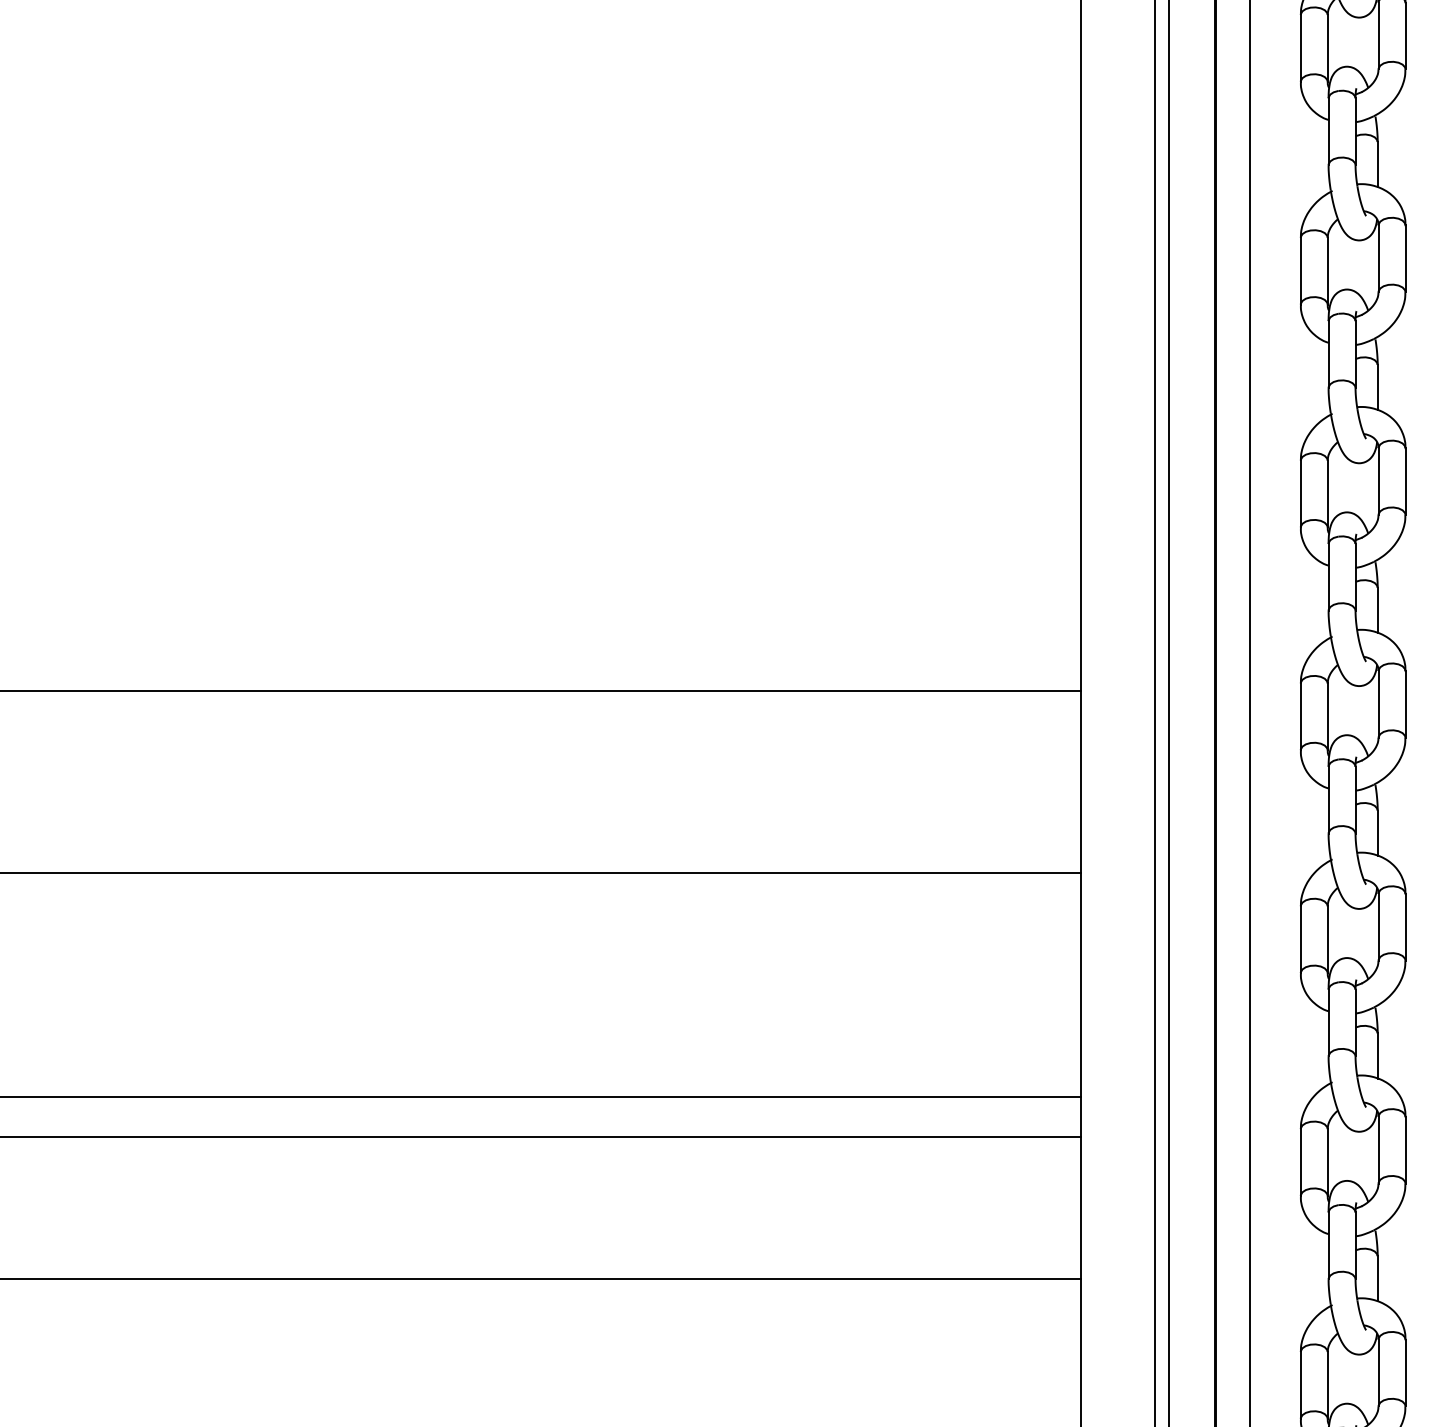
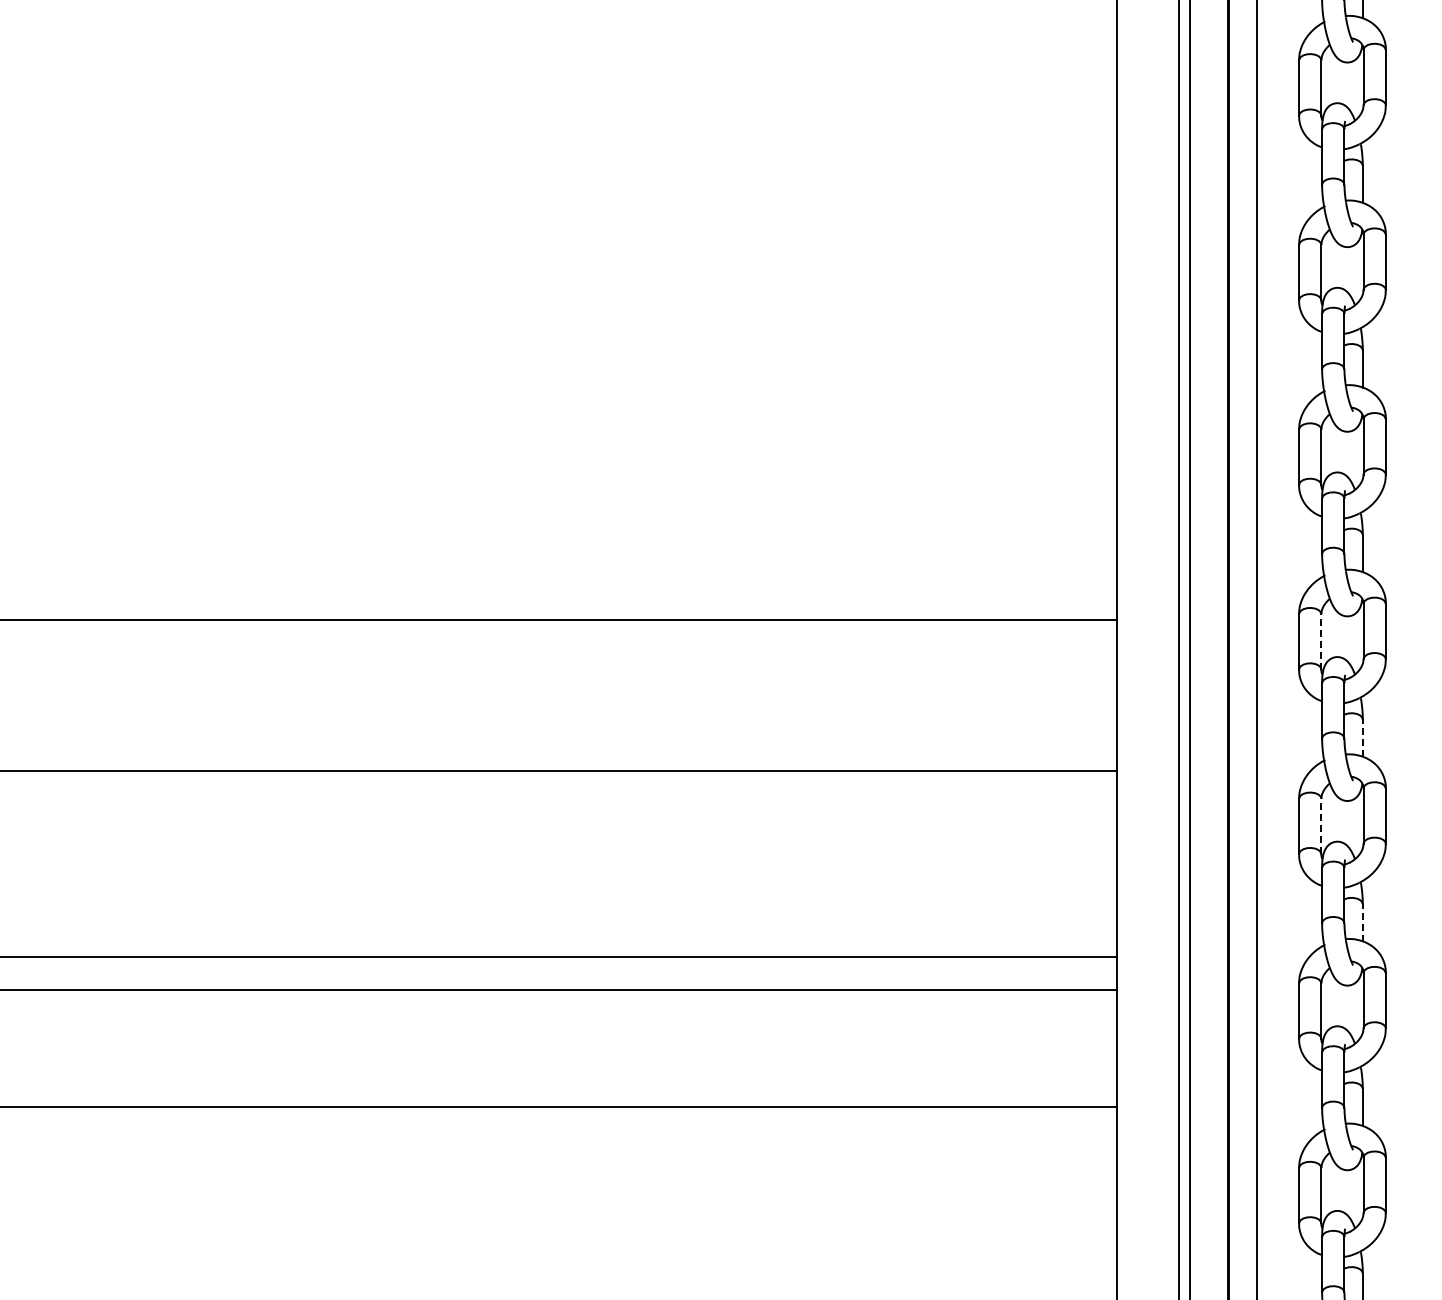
line: (1327, 716) -> (1321, 641), solid -> dashed
line: (1377, 833) -> (1362, 738), solid -> dashed
line: (1327, 939) -> (1321, 826), solid -> dashed
line: (1377, 1055) -> (1362, 922), solid -> dashed

